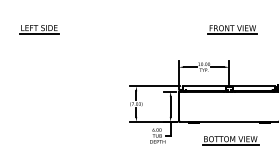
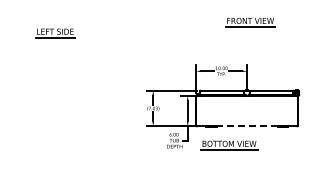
part: (232, 29) -> (250, 22), moved
line: (229, 121) -> (247, 126), solid -> dashed
part: (230, 140) -> (229, 145), moved

